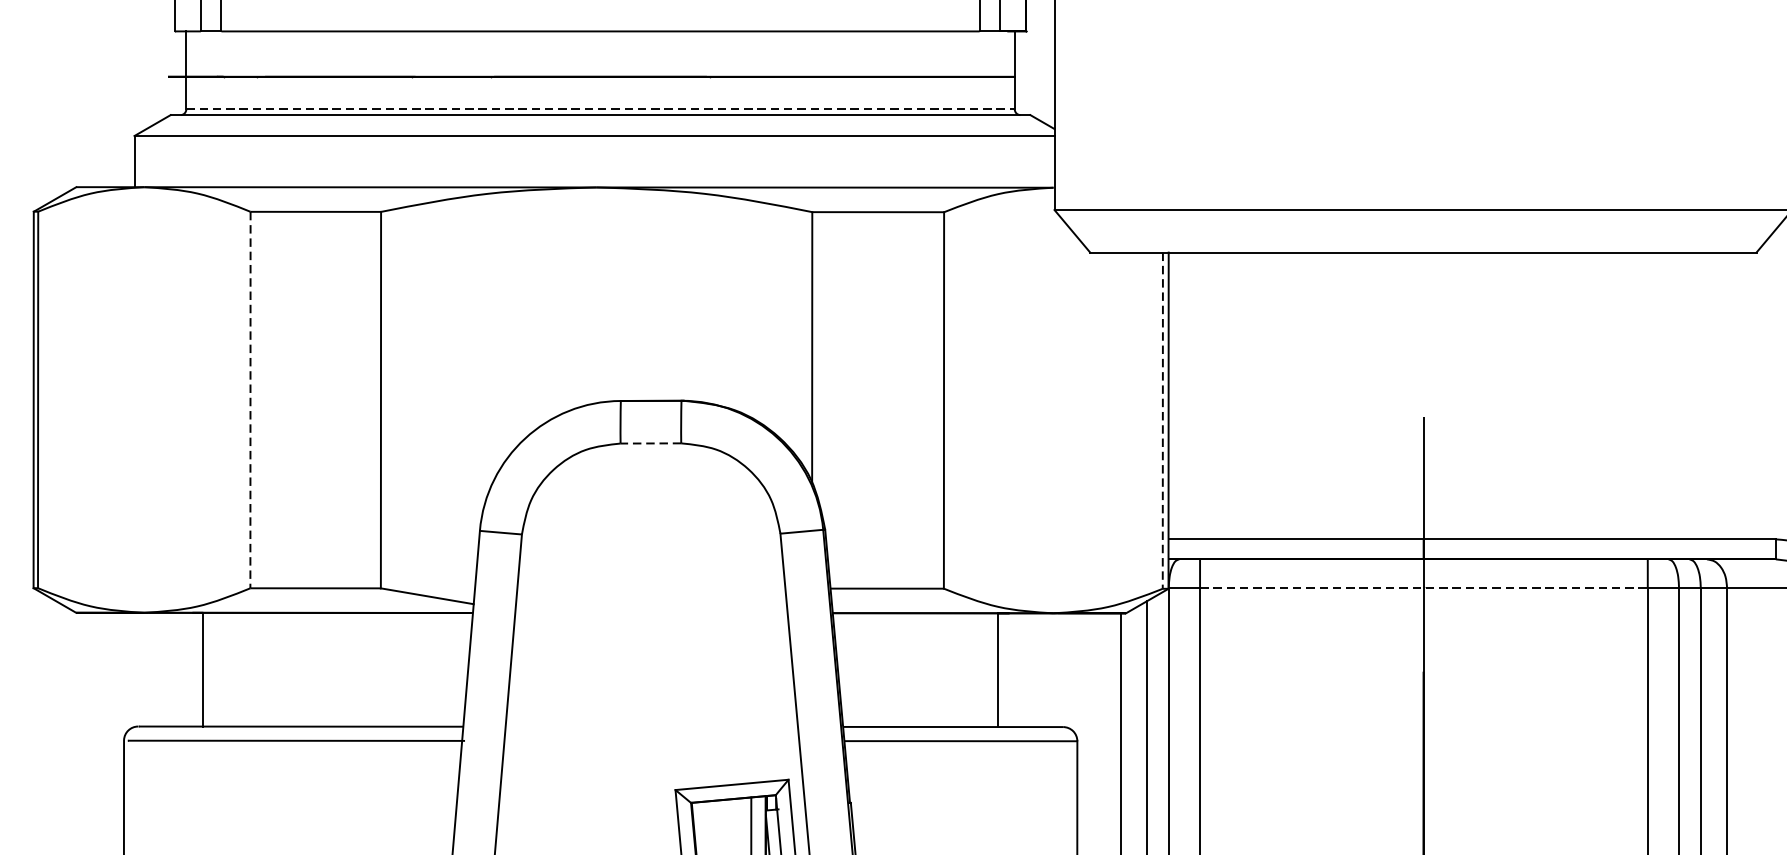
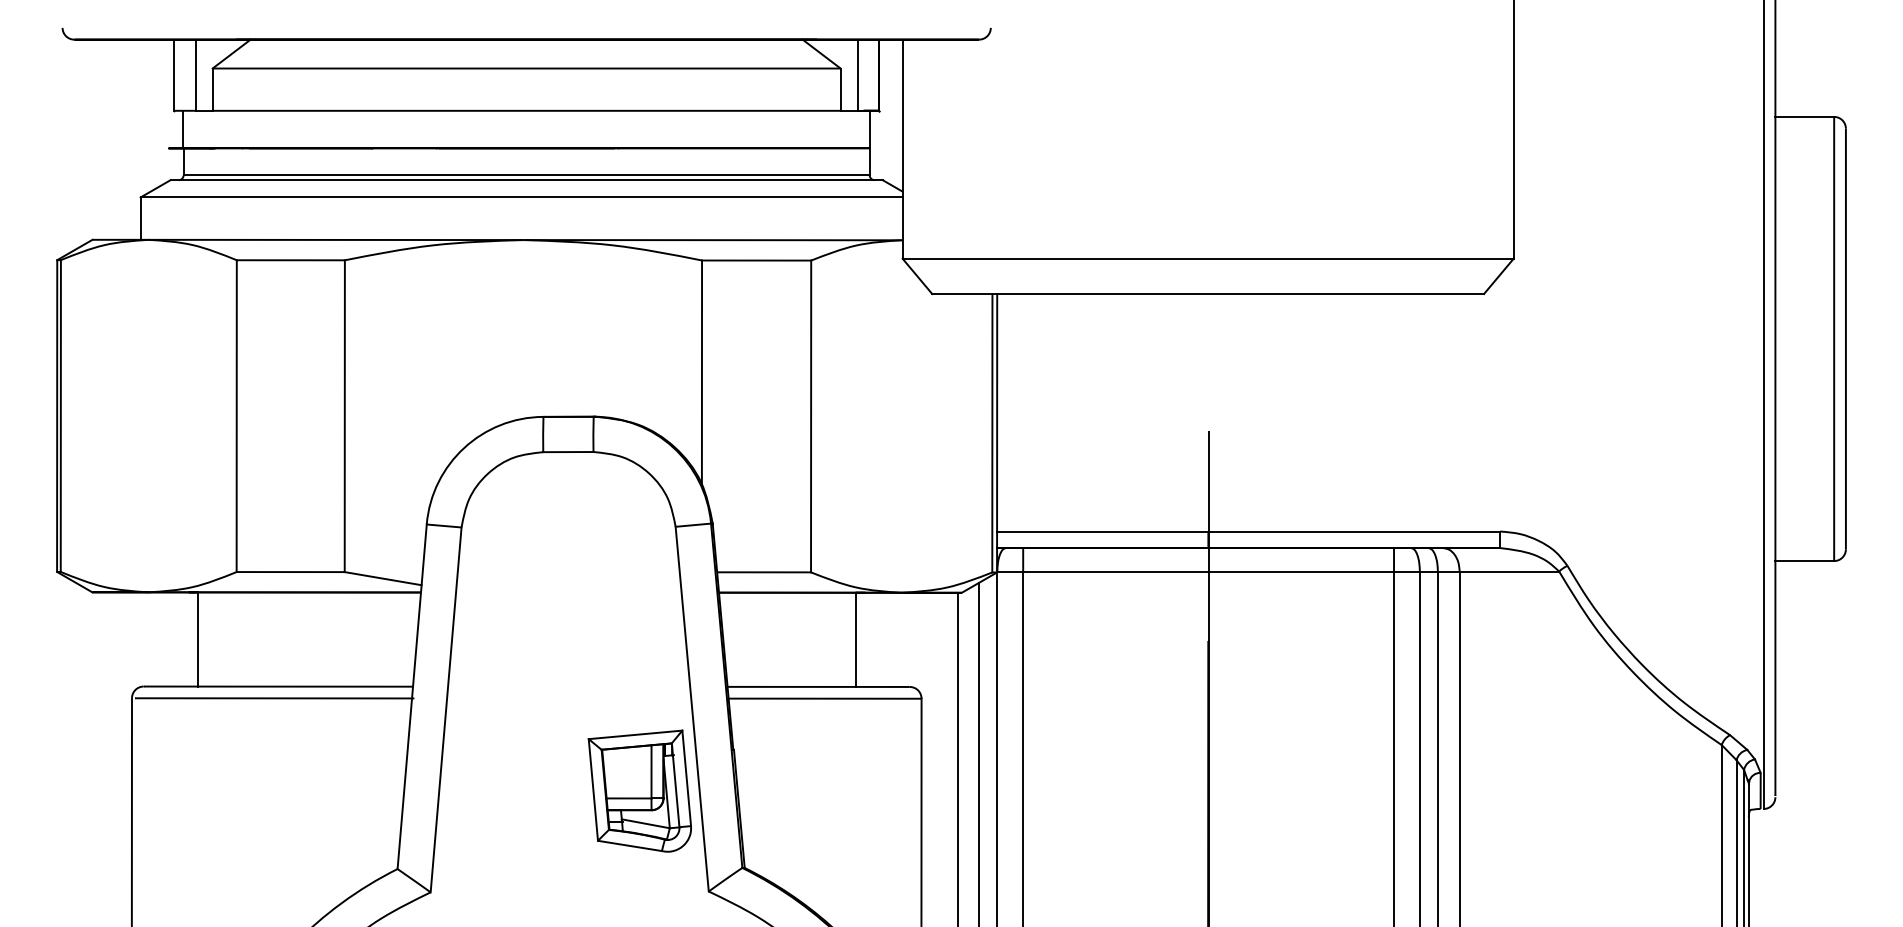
line: (601, 109) -> (527, 175), dashed -> solid
line: (250, 400) -> (236, 416), dashed -> solid
line: (1163, 421) -> (992, 433), dashed -> solid
line: (649, 443) -> (567, 452), dashed -> solid
line: (1425, 587) -> (1209, 571), dashed -> solid

